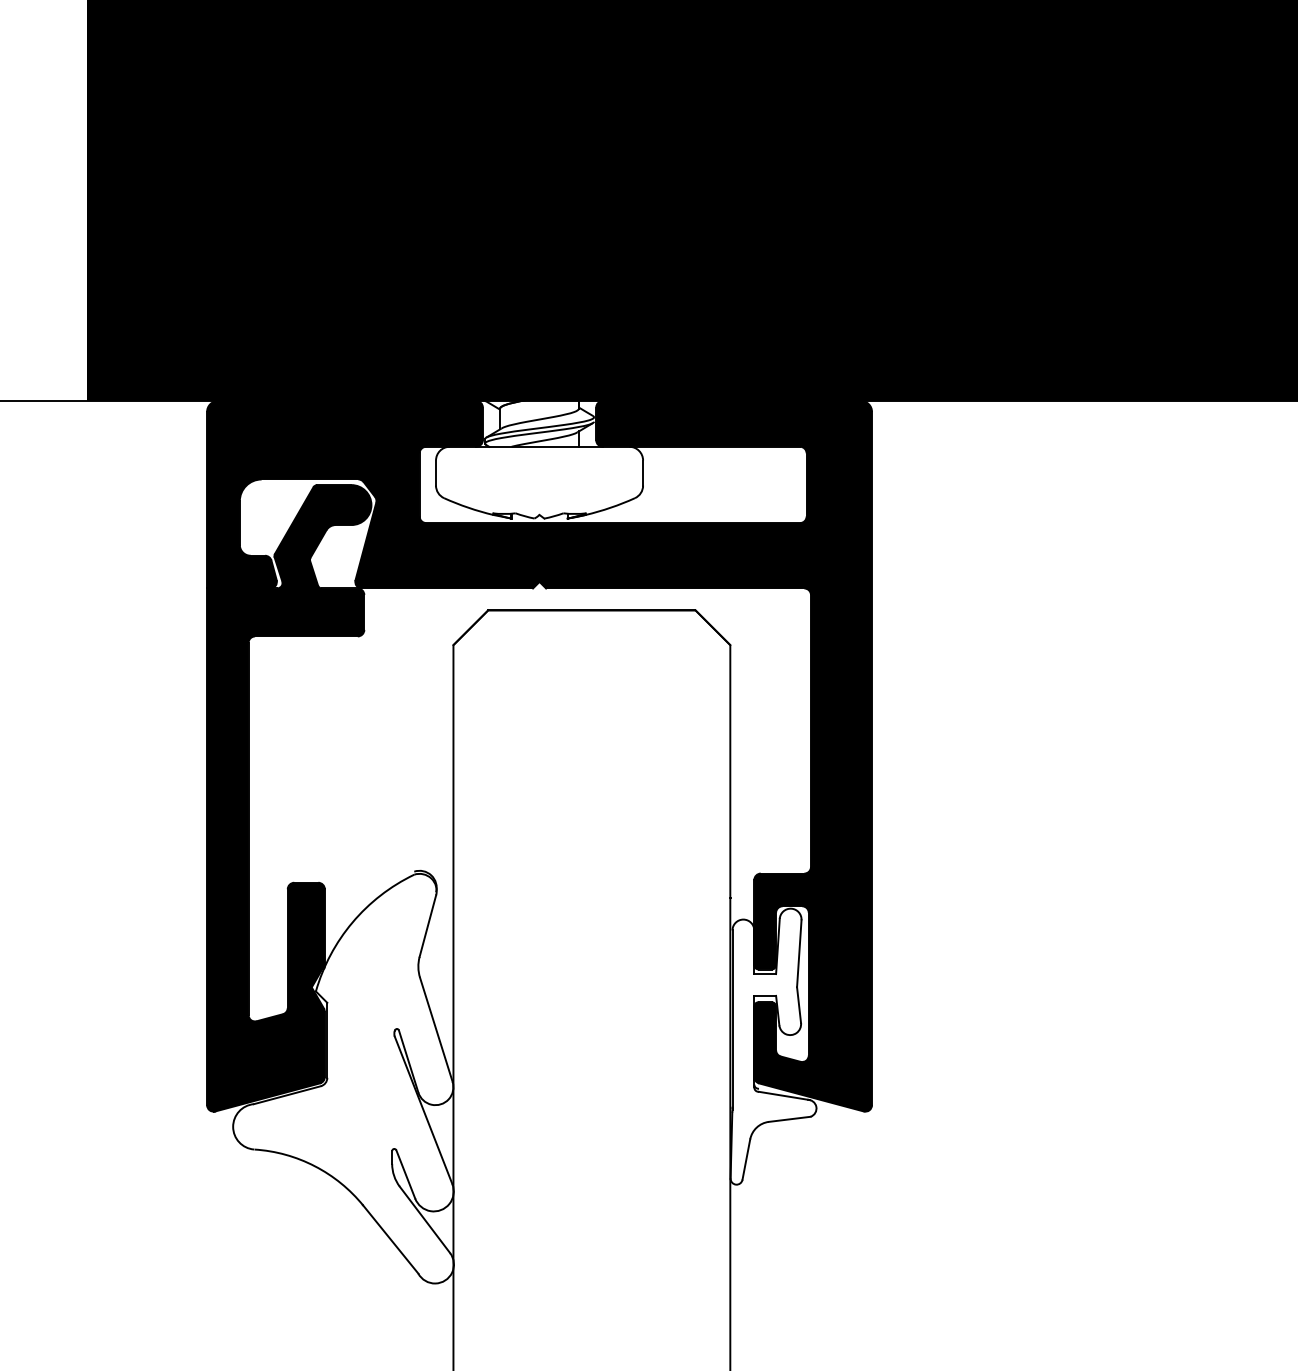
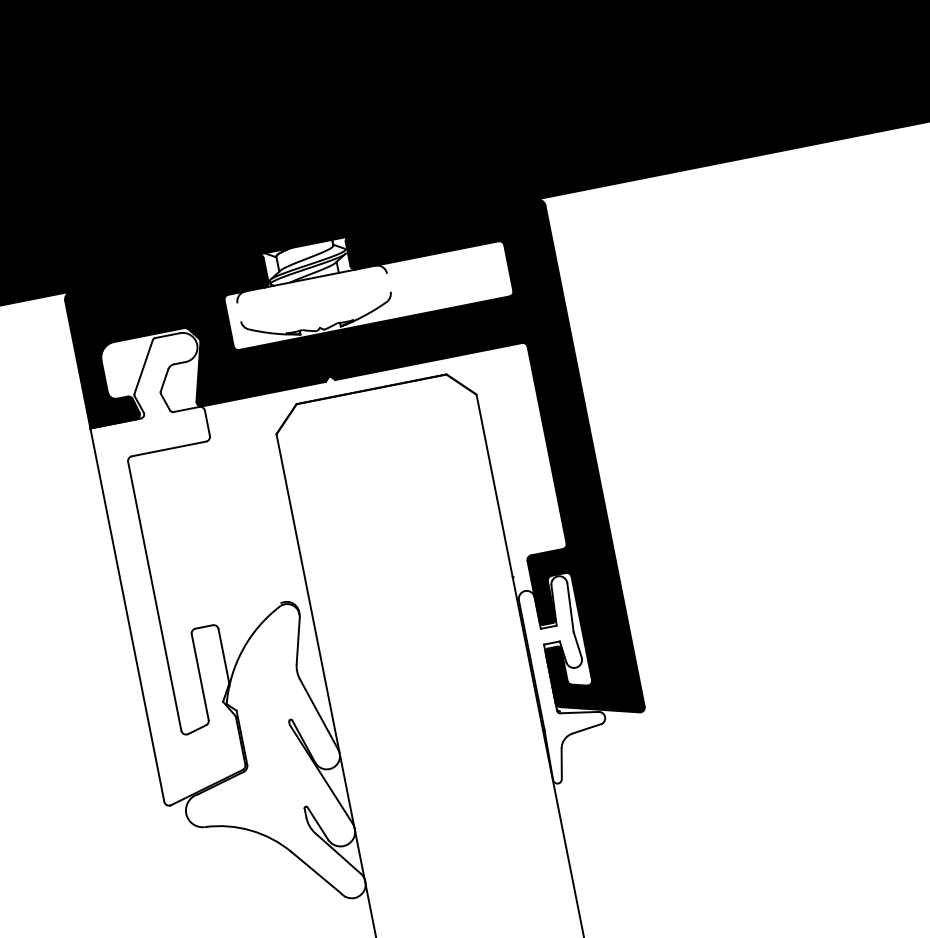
line: (436, 472) -> (239, 311), removed
line: (643, 472) -> (389, 282), removed
fill: (289, 798) -> (179, 568), removed

